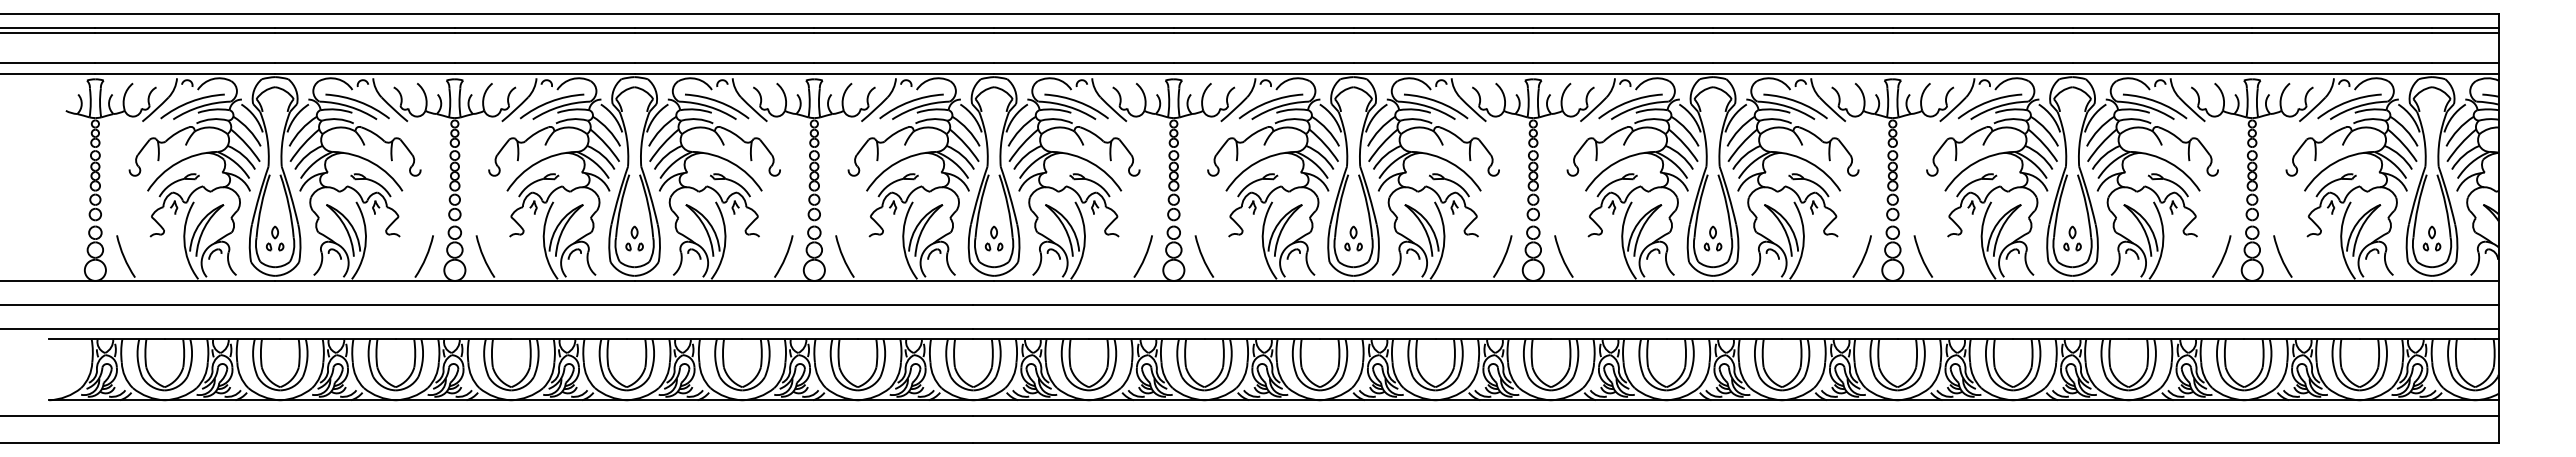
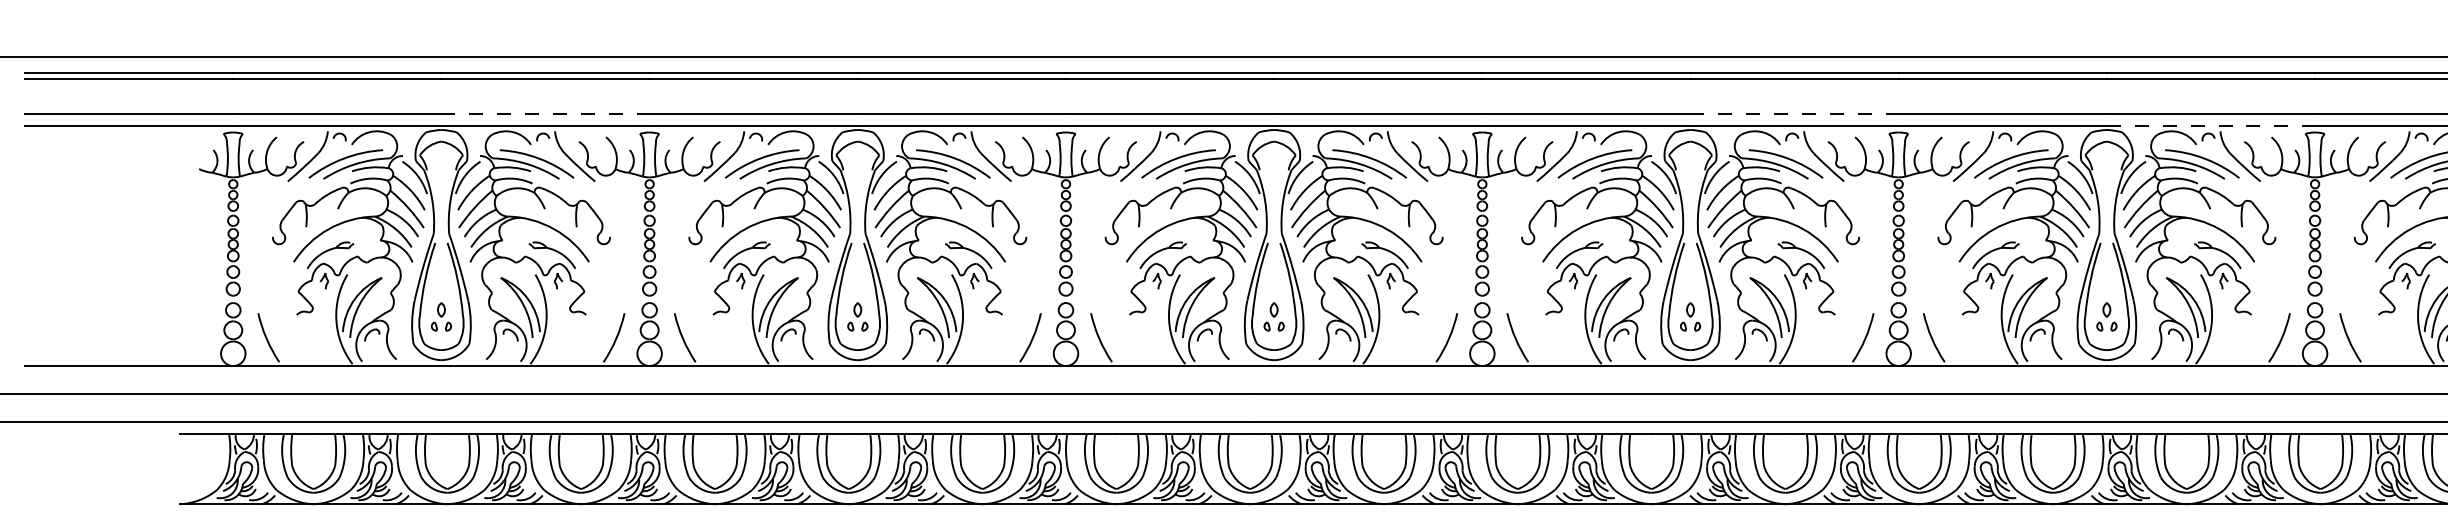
line: (365, 63) -> (546, 114), solid -> dashed
line: (1443, 63) -> (1794, 114), solid -> dashed
line: (1802, 73) -> (2210, 125), solid -> dashed

